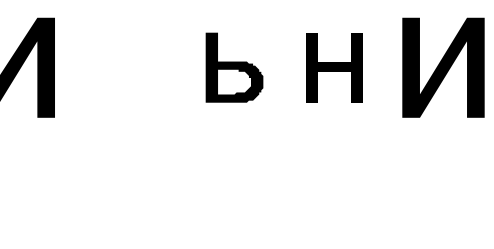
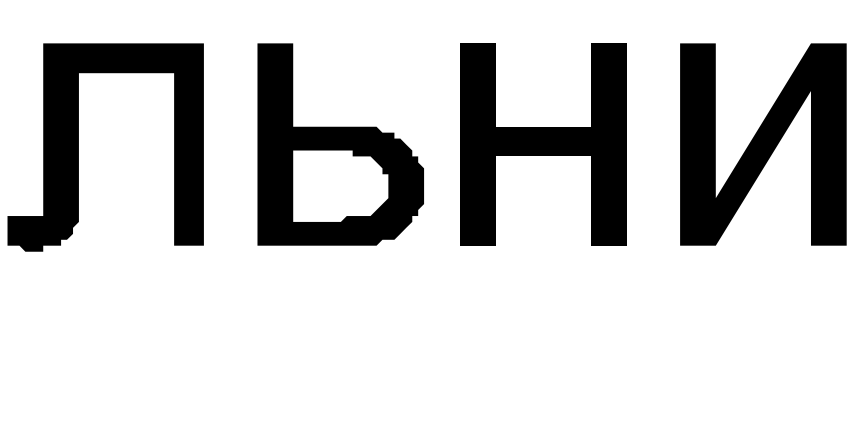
part: (234, 67) -> (340, 143), size x1.43
part: (334, 67) -> (542, 143), size x1.43
fill: (117, 68) -> (104, 145), added

